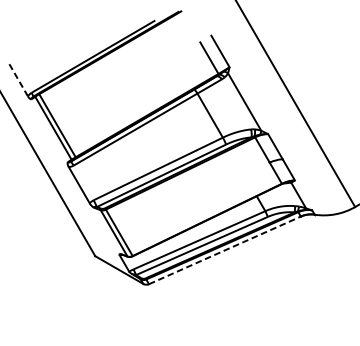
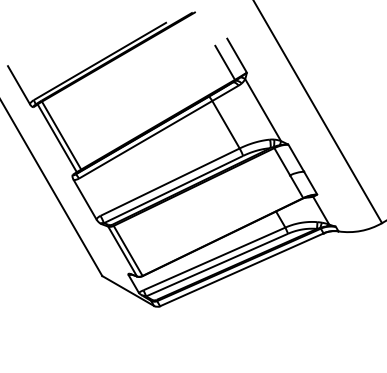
line: (17, 79) -> (18, 85), dashed -> solid
line: (225, 250) -> (242, 269), dashed -> solid

